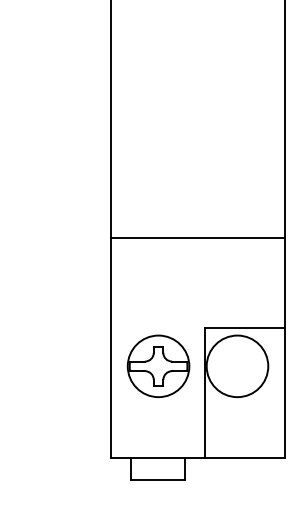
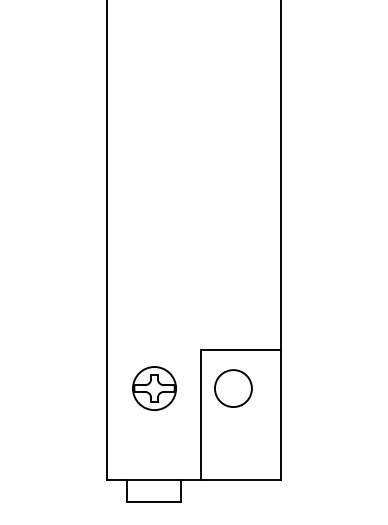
line: (197, 238) -> (193, 260), removed
part: (158, 366) -> (154, 388), size x0.7
circle: (237, 366) -> (233, 388), size x0.6

